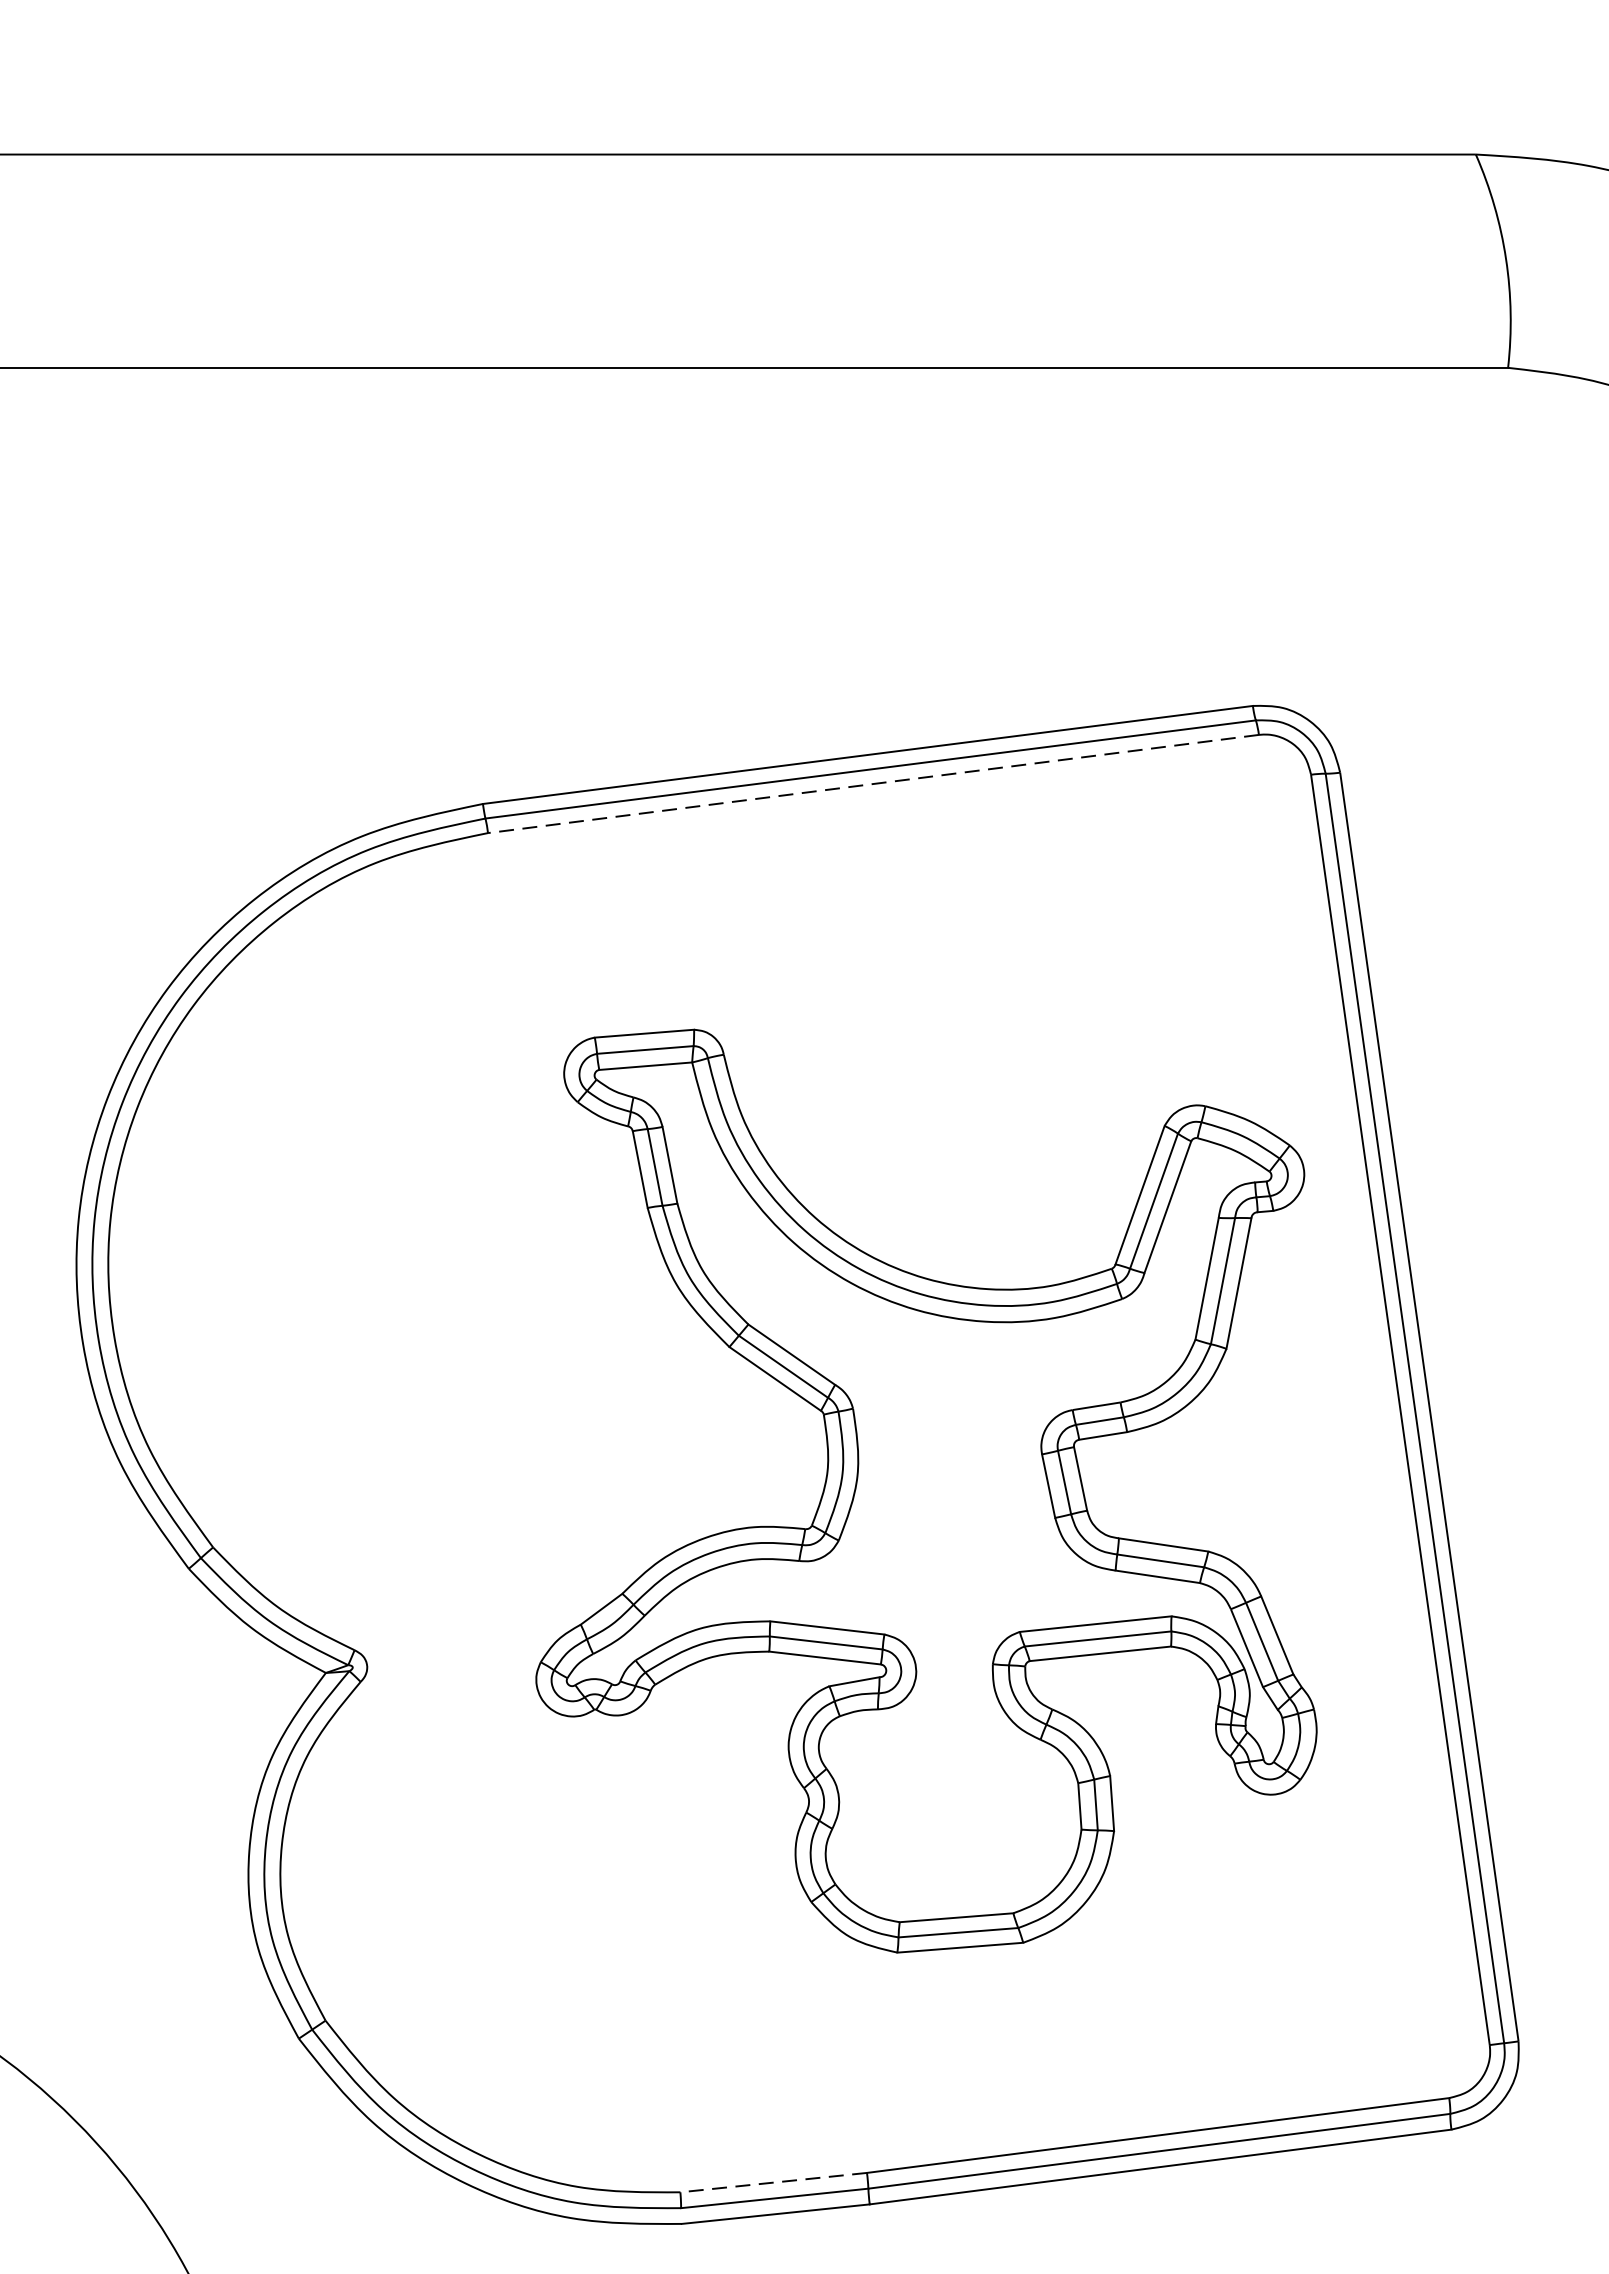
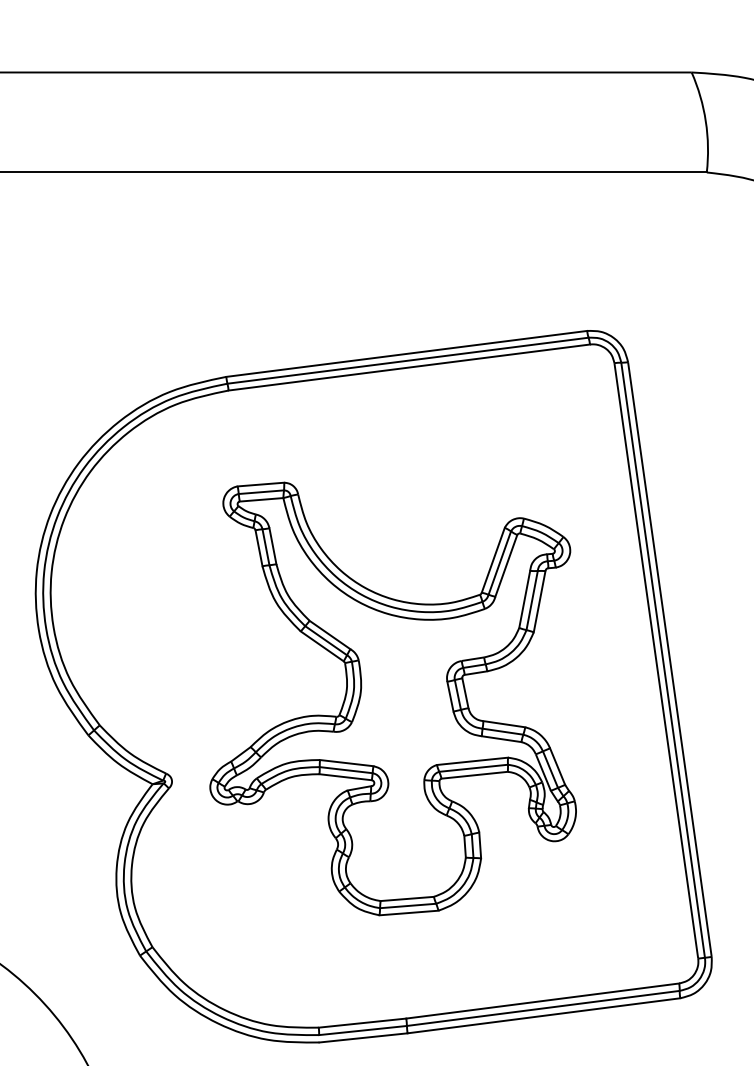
line: (871, 783) -> (408, 367), dashed -> solid
part: (925, 1490) -> (392, 698), moved
line: (773, 2183) -> (362, 1023), dashed -> solid

